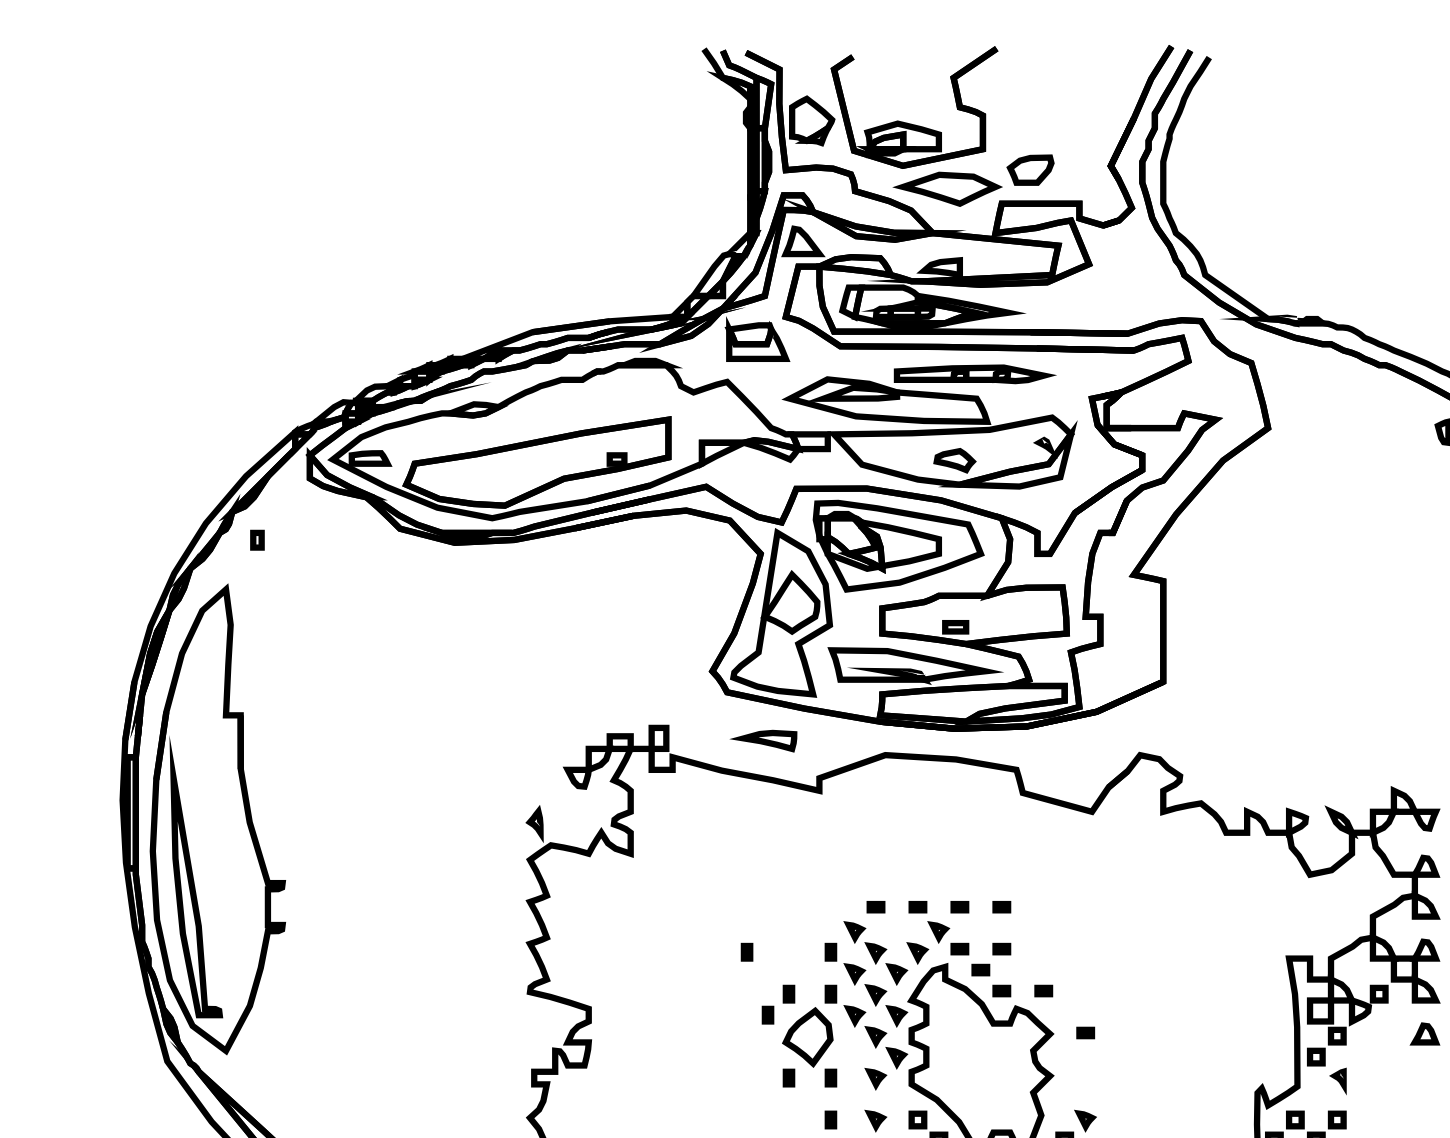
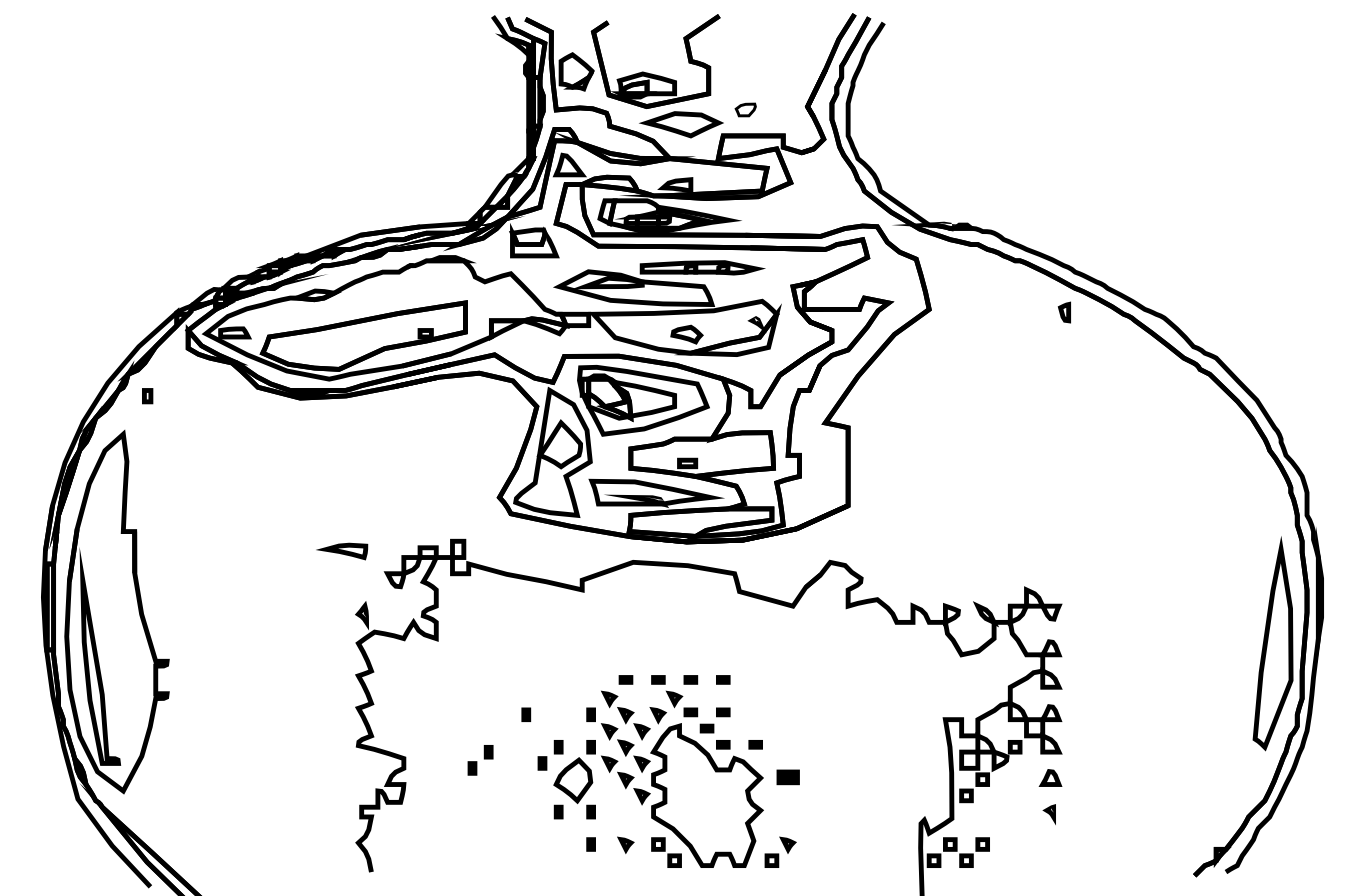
part: (1030, 169) -> (745, 109), size x0.6
part: (764, 741) -> (342, 551), moved
part: (687, 1011) -> (480, 760), added
part: (1084, 1032) -> (787, 776), size x1.6
part: (875, 1078) -> (625, 812), removed
part: (1337, 1081) -> (1048, 814), moved

